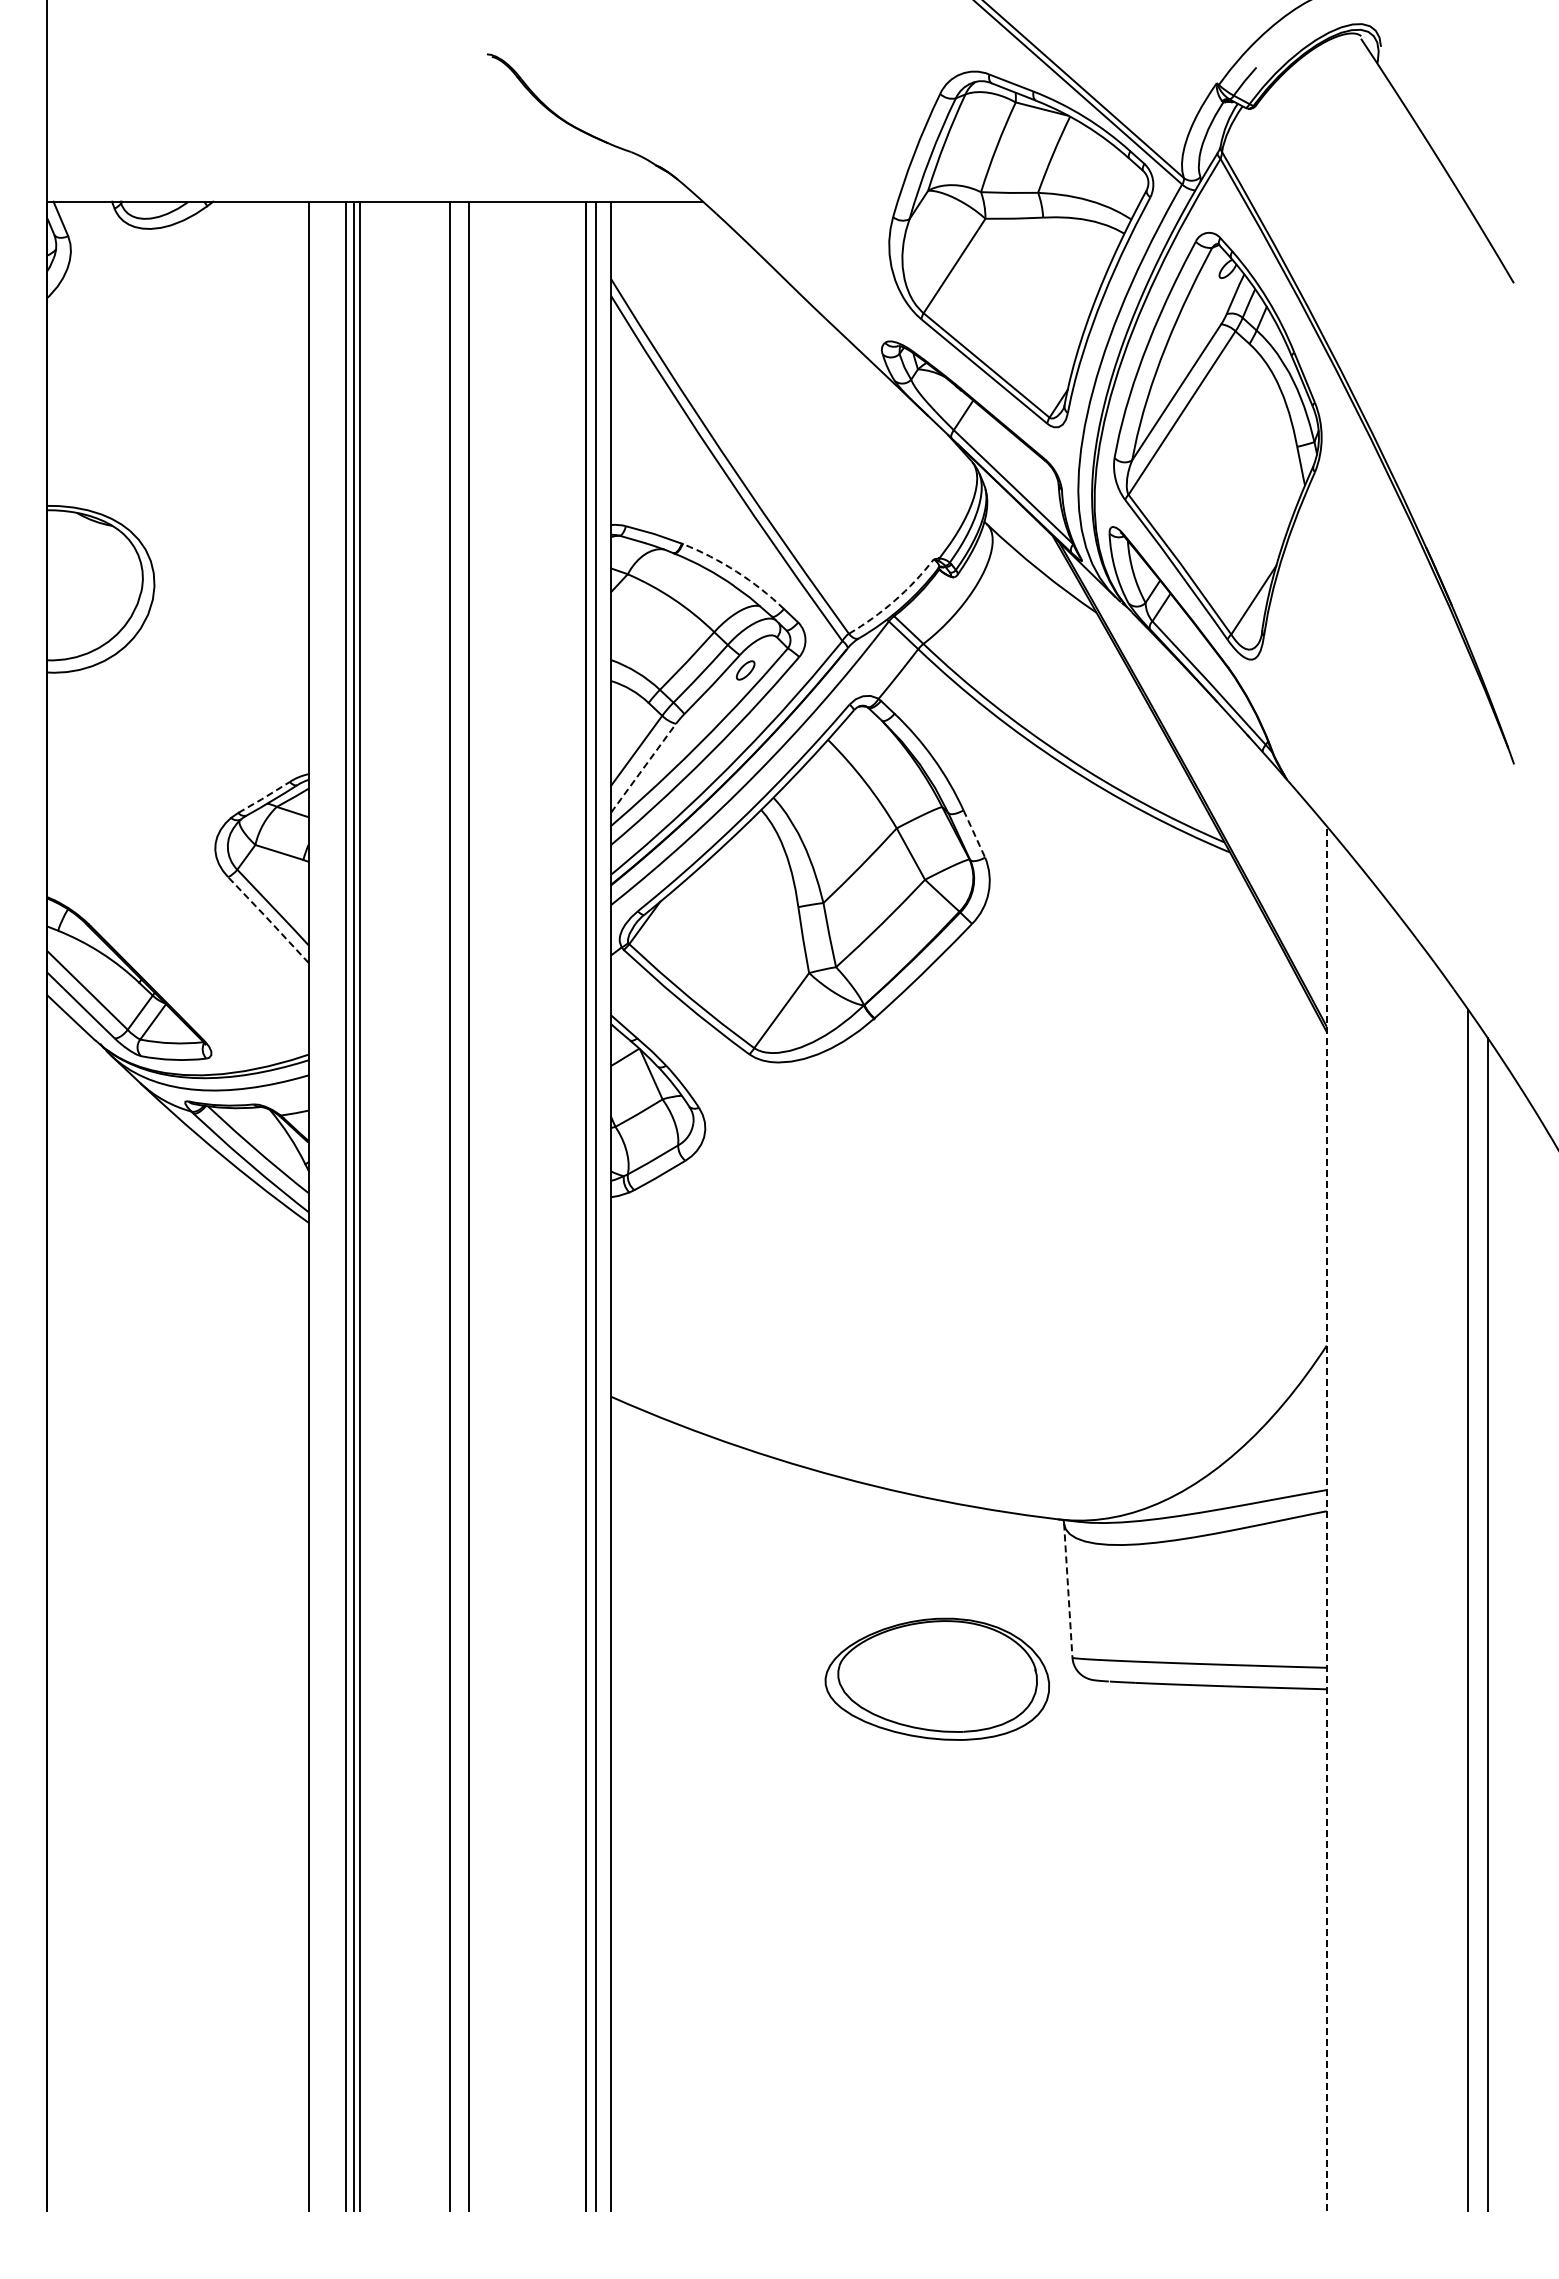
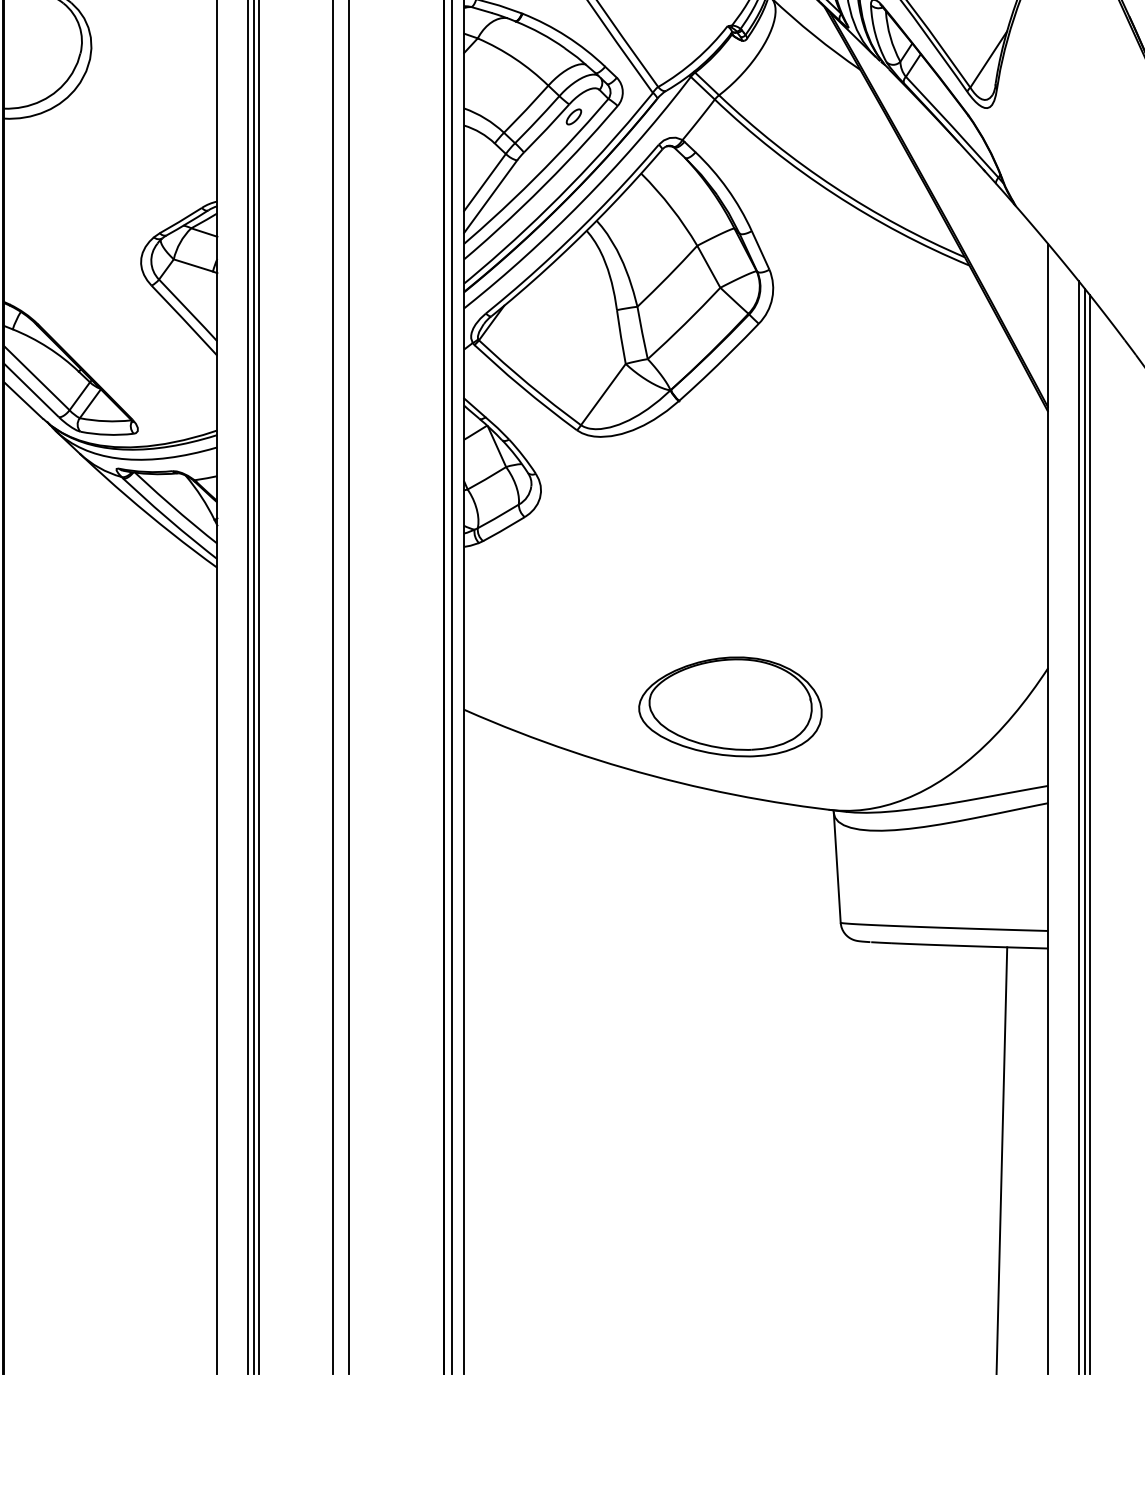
arc: (736, 571) -> (566, 36), dashed -> solid
arc: (894, 600) -> (695, 59), dashed -> solid
line: (643, 768) -> (490, 196), dashed -> solid
line: (263, 798) -> (180, 221), dashed -> solid
line: (974, 833) -> (760, 250), dashed -> solid
line: (268, 919) -> (184, 320), dashed -> solid
line: (1326, 1517) -> (1048, 808), dashed -> solid
line: (1364, 1540) -> (1079, 827), added
line: (1371, 1545) -> (1084, 831), added
line: (1377, 1549) -> (1089, 834), added
line: (1068, 1591) -> (837, 868), dashed -> solid
part: (936, 1678) -> (729, 706), moved
line: (1269, 1948) -> (1001, 1160), added

